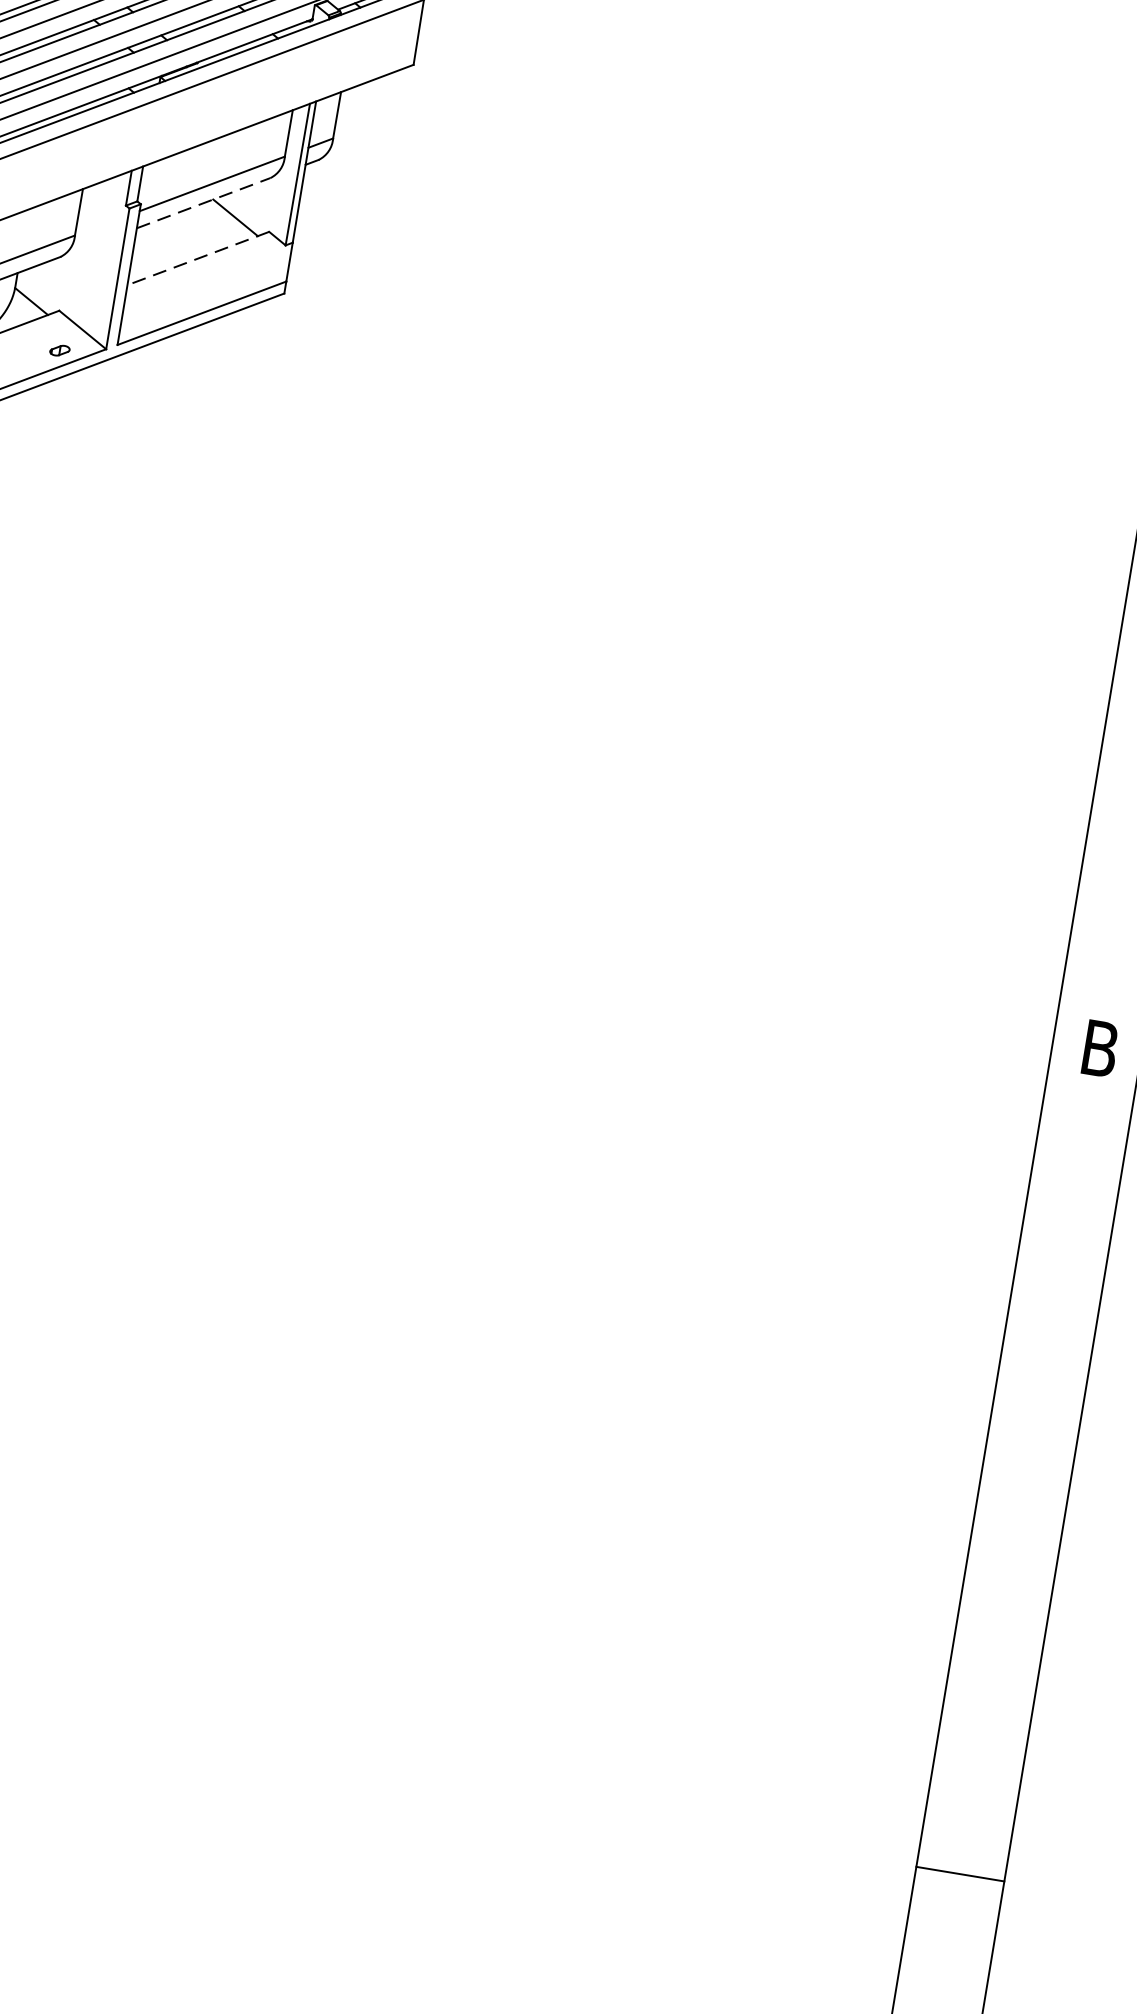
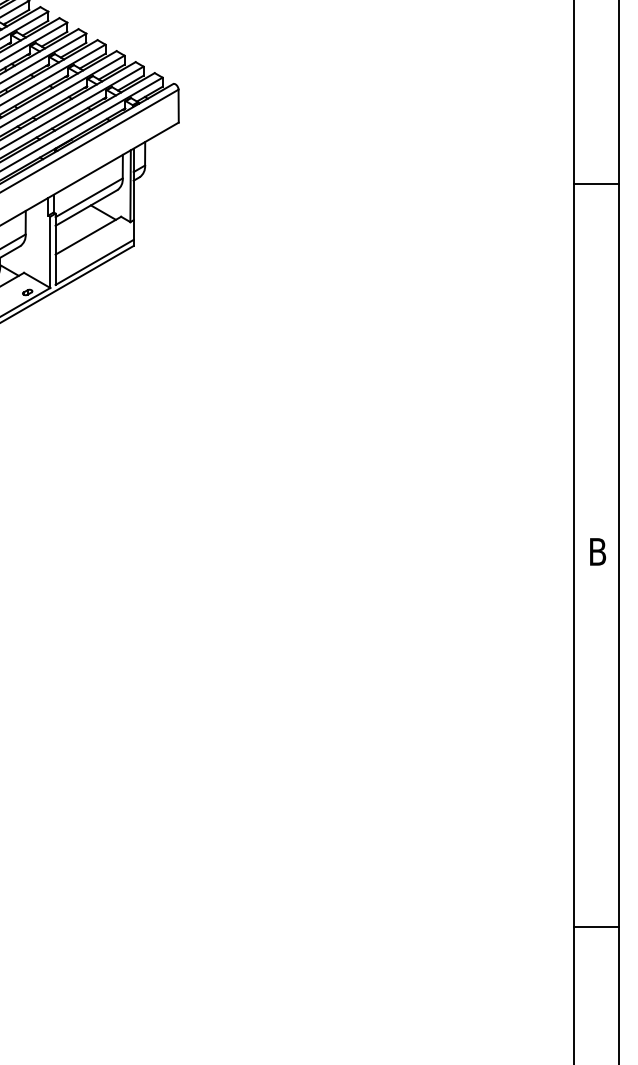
line: (203, 204) -> (86, 208), dashed -> solid
line: (198, 258) -> (88, 235), dashed -> solid
line: (958, 1874) -> (595, 927), moved

